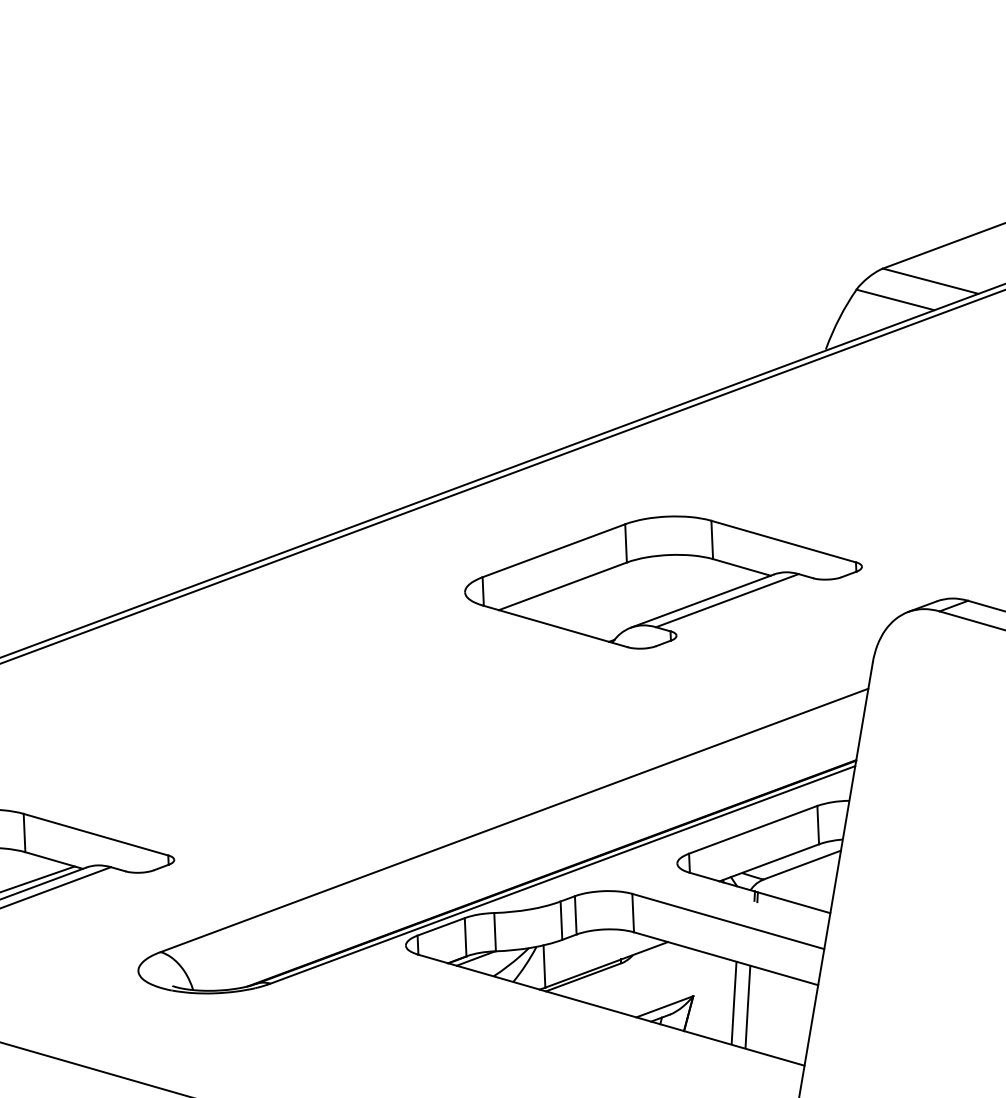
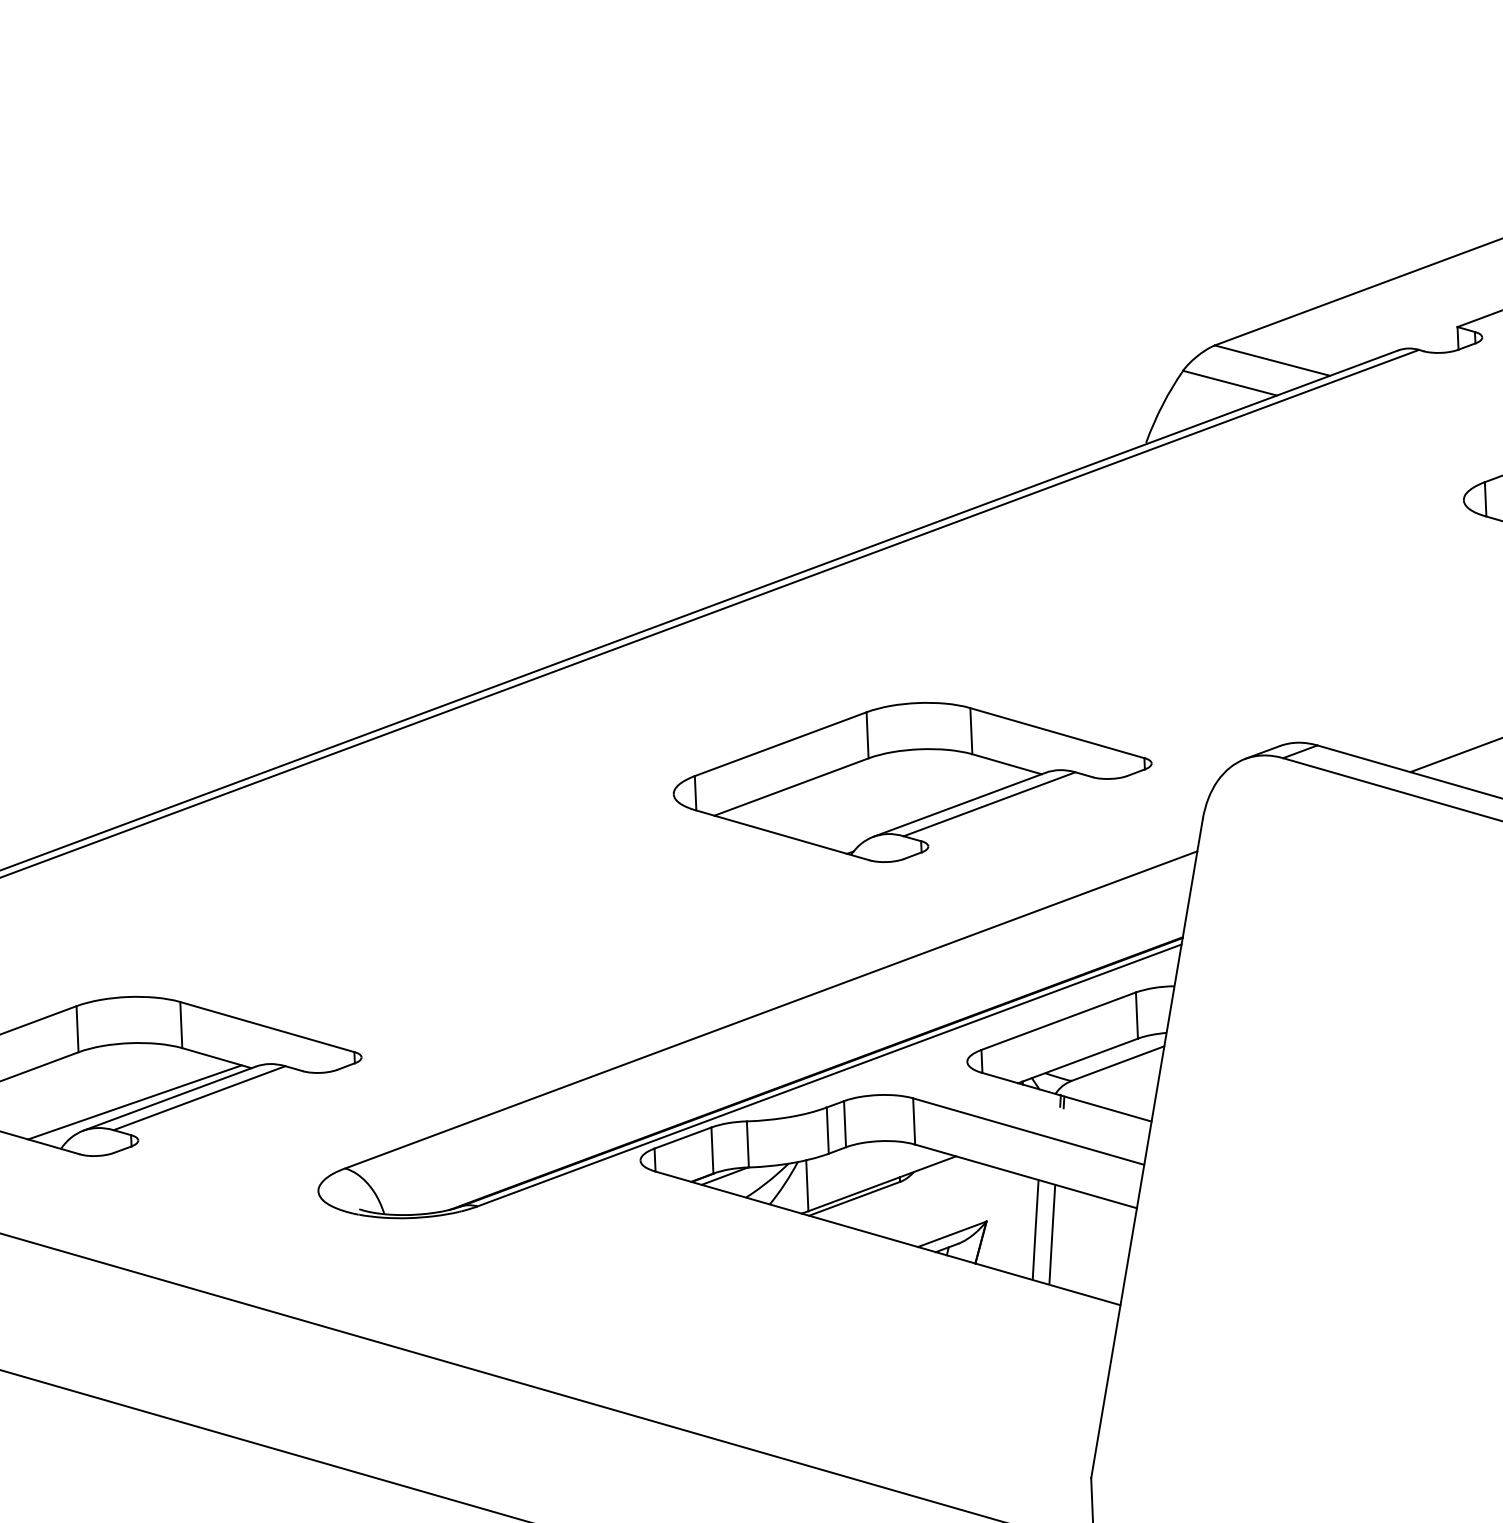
part: (663, 582) -> (912, 782), moved

